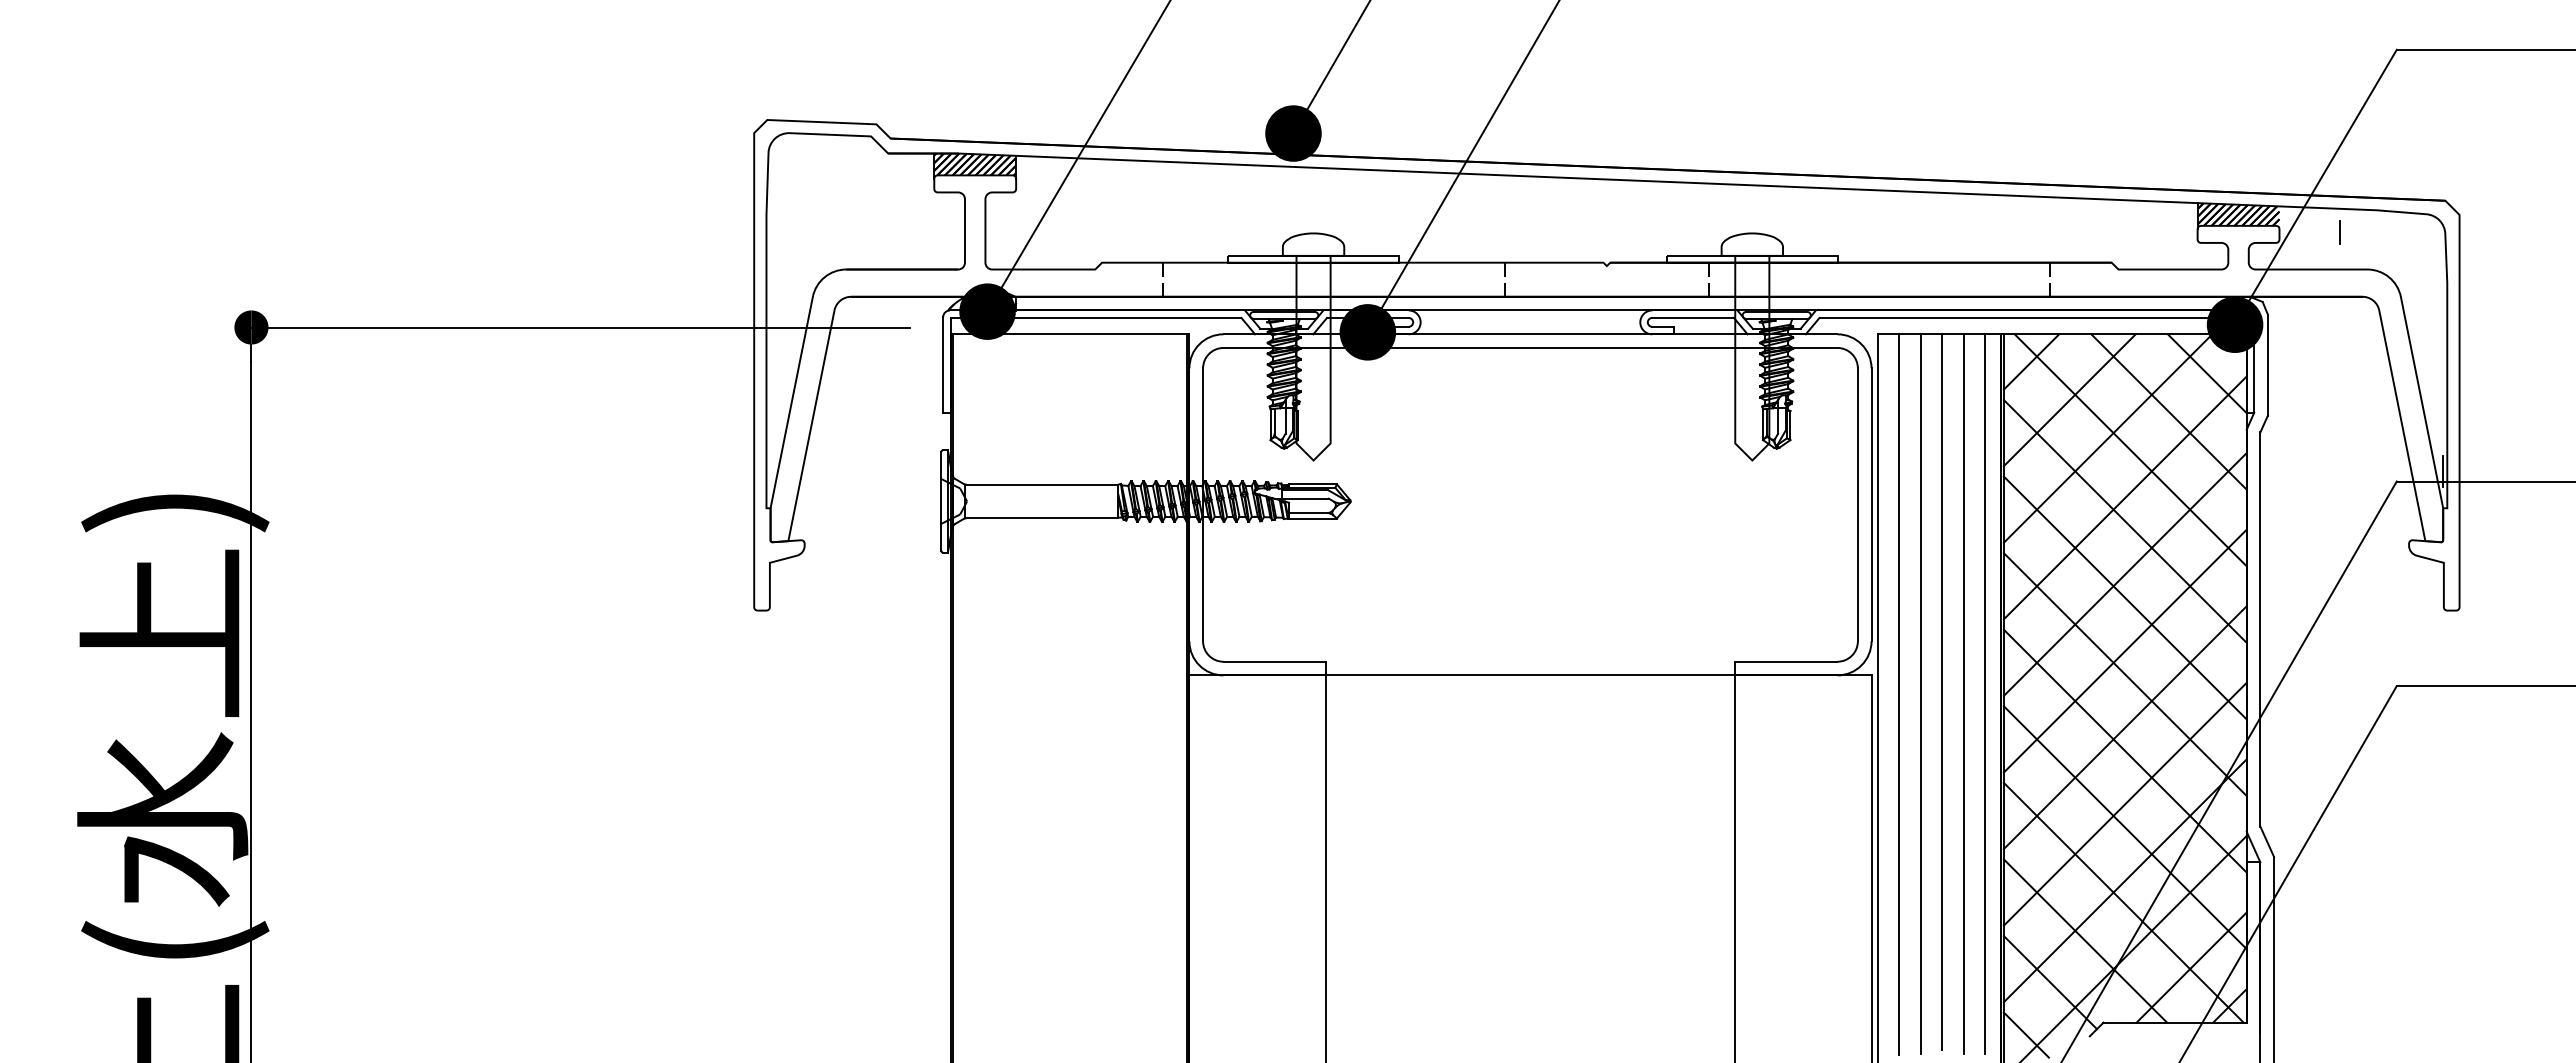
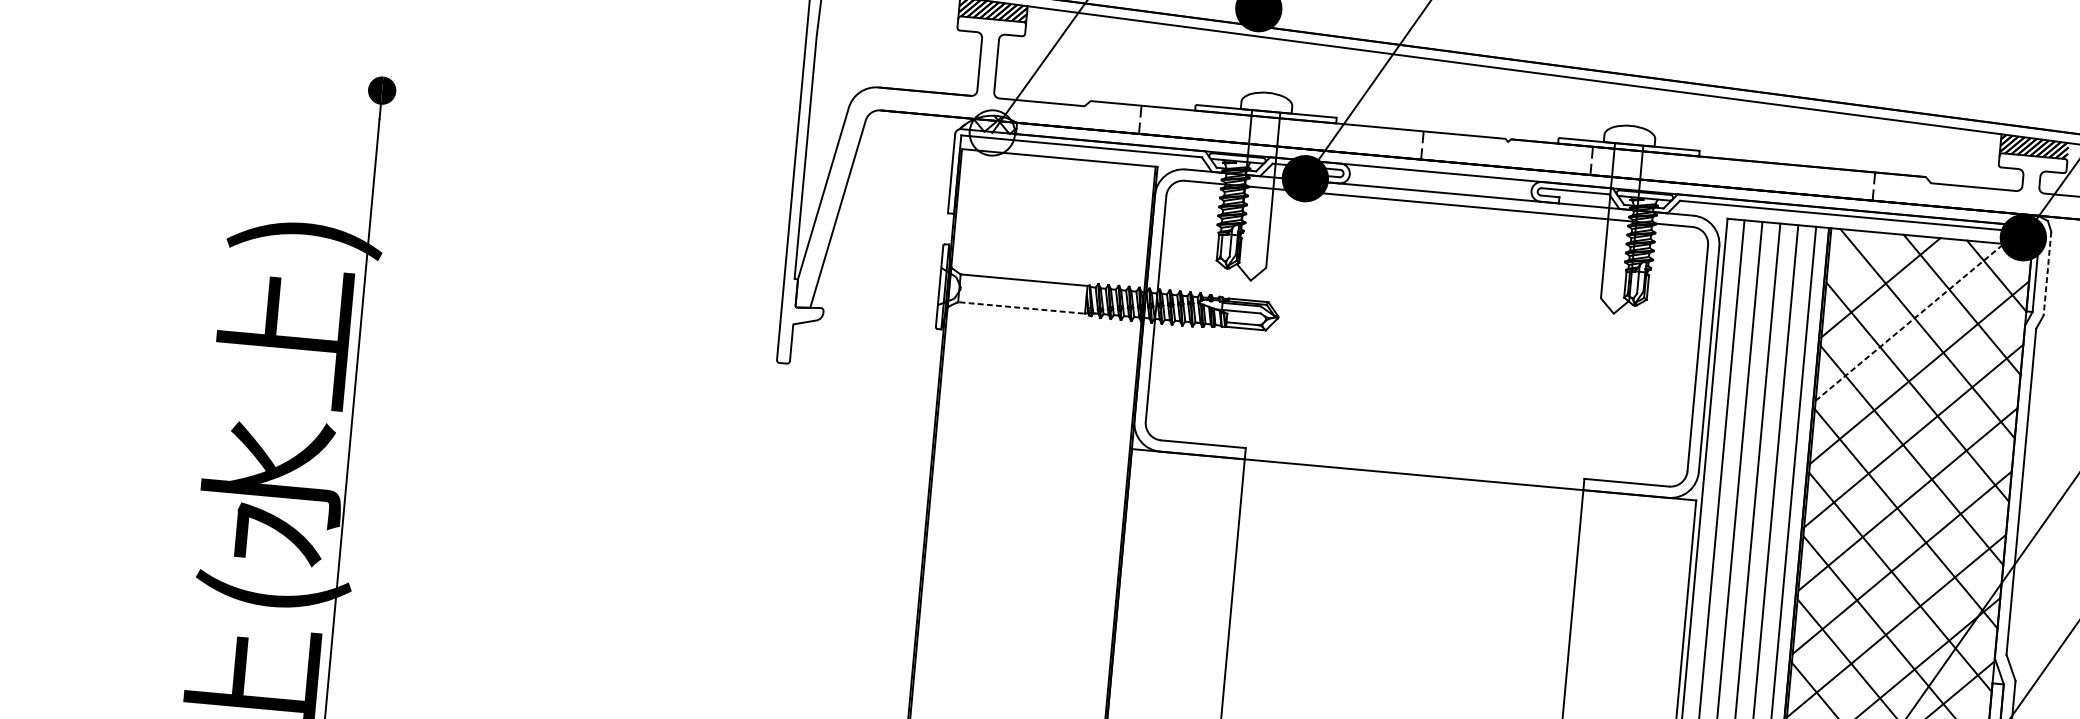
fill: (987, 311) -> (992, 132), removed
line: (580, 327) -> (654, 115), removed
line: (2031, 361) -> (1852, 252), removed
line: (2267, 365) -> (2047, 273), solid -> dashed
line: (2108, 438) -> (1910, 322), solid -> dashed
line: (1042, 518) -> (1022, 308), solid -> dashed

